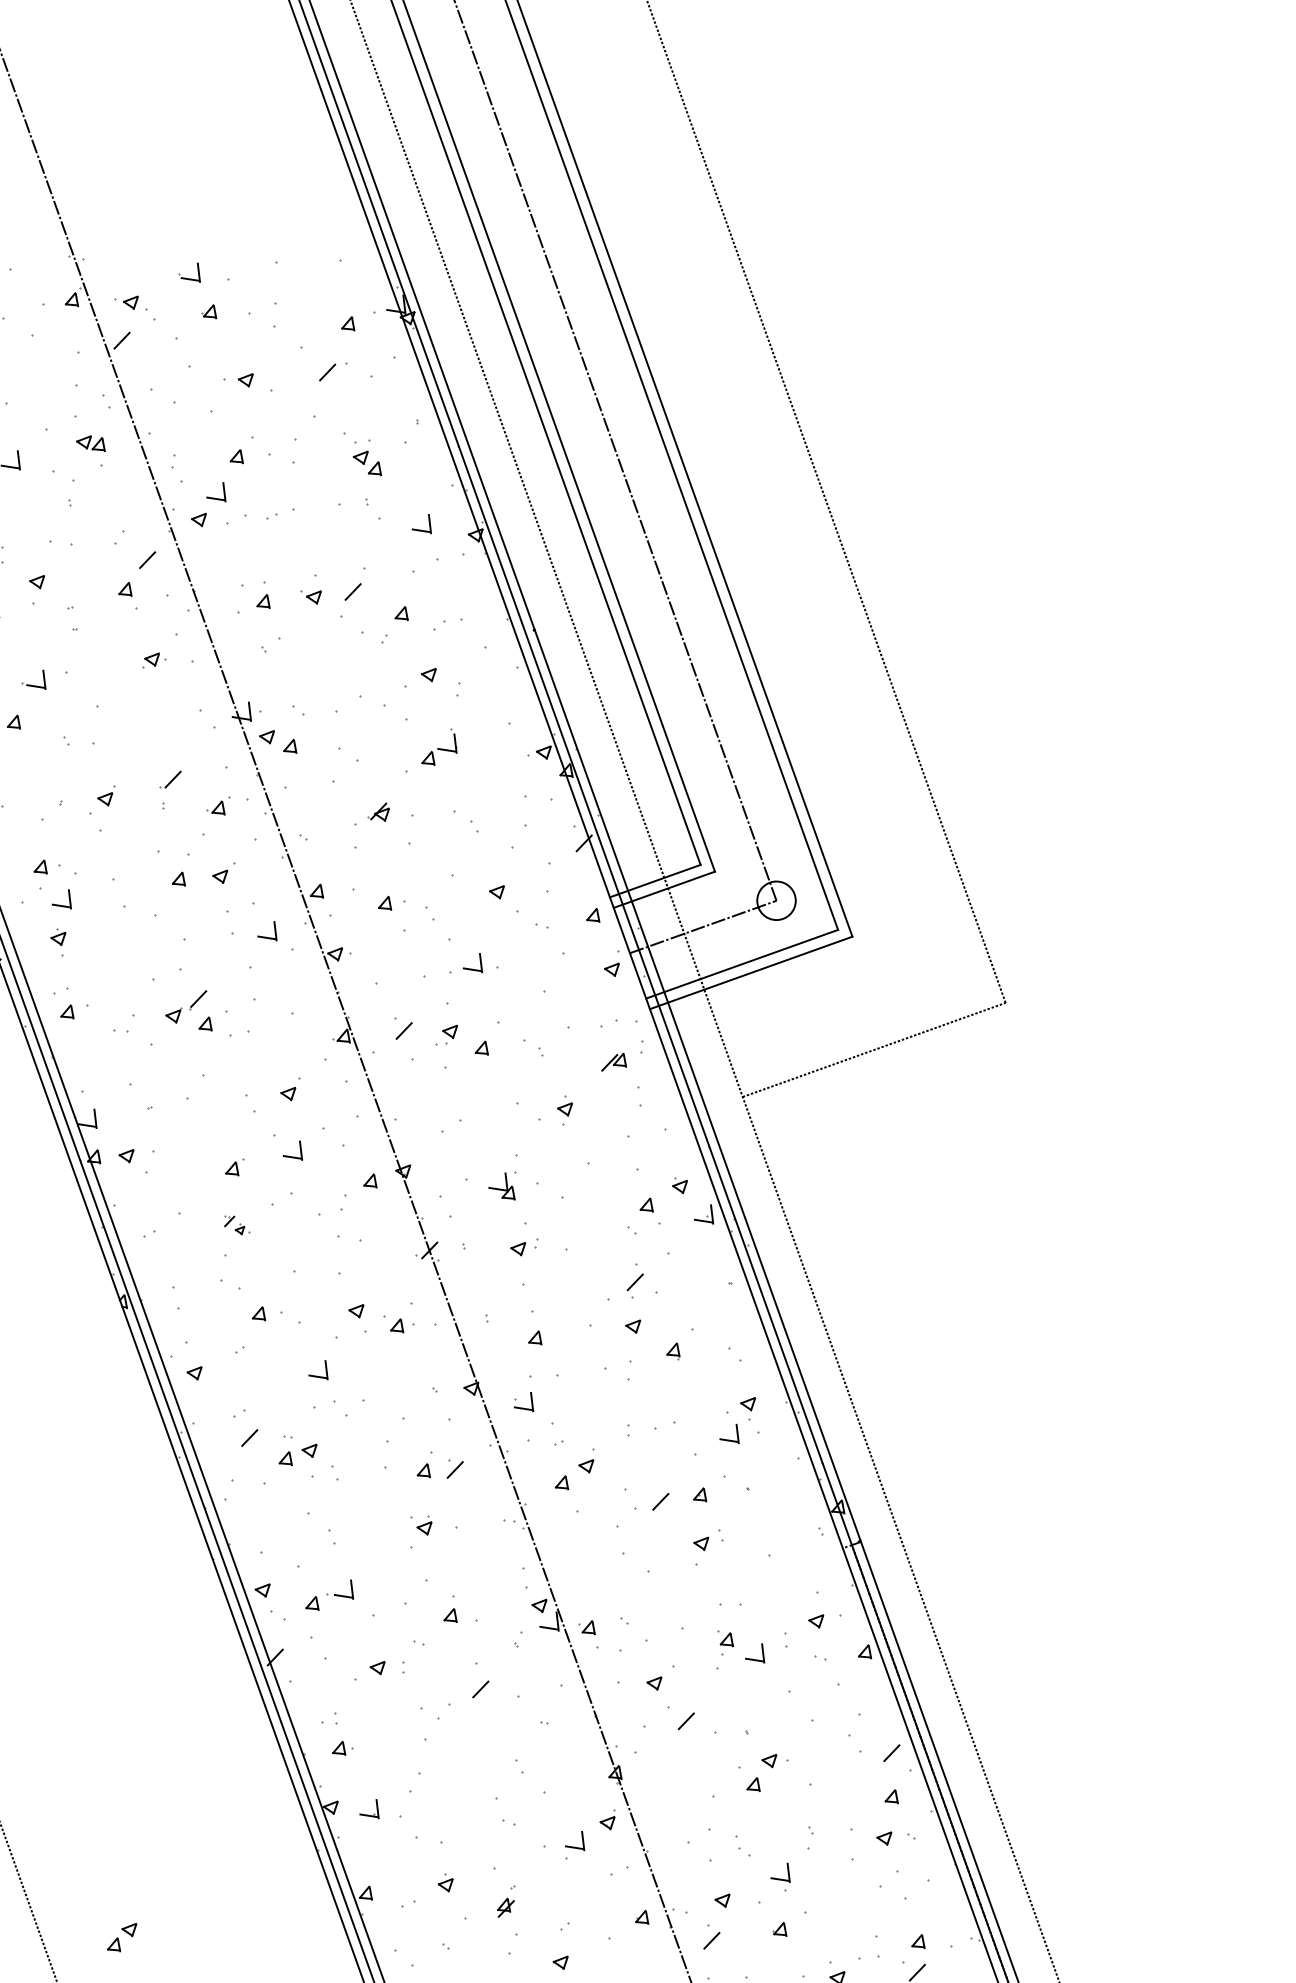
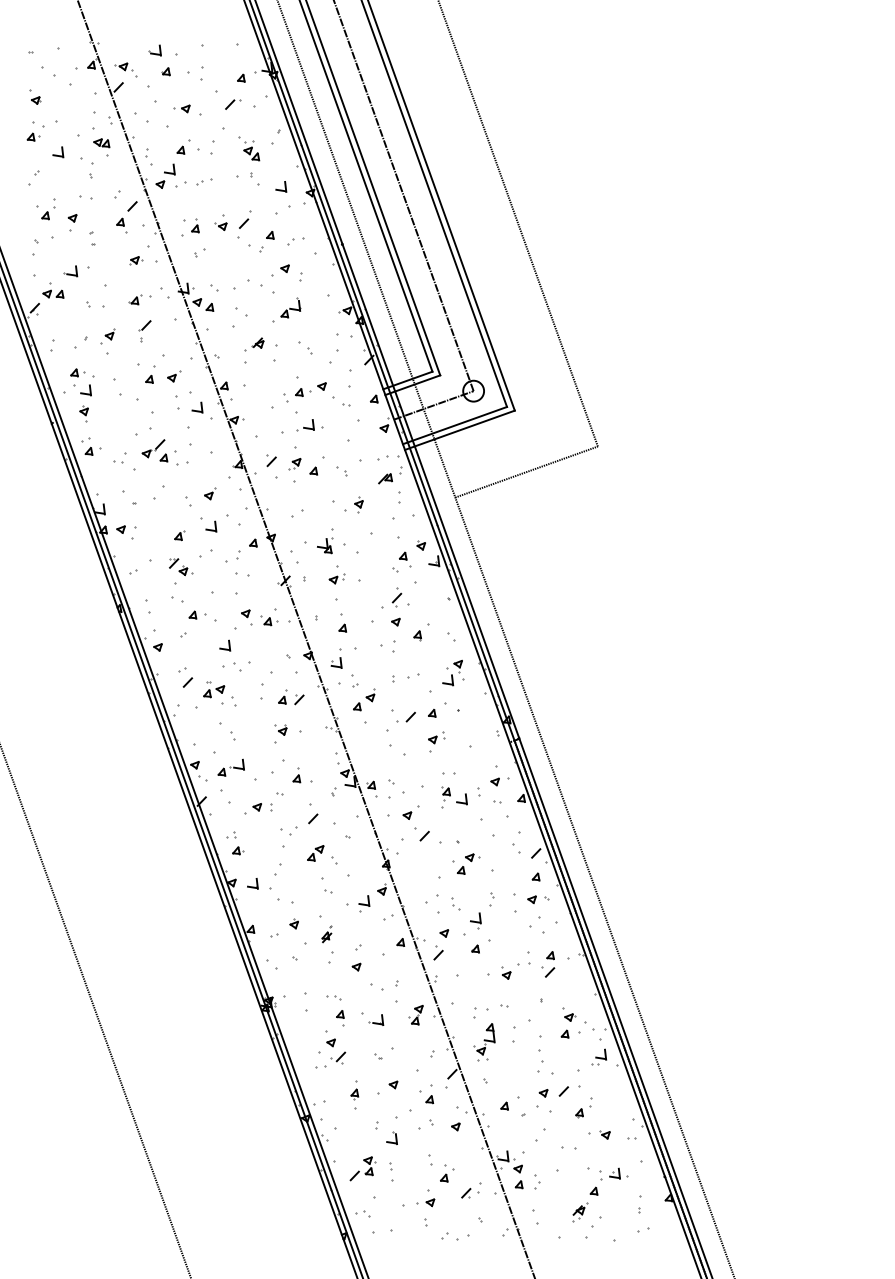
part: (226, 805) -> (139, 299), moved
part: (392, 903) -> (303, 392), moved
part: (237, 1225) -> (181, 567), size x1.67
part: (121, 1937) -> (315, 853), moved

